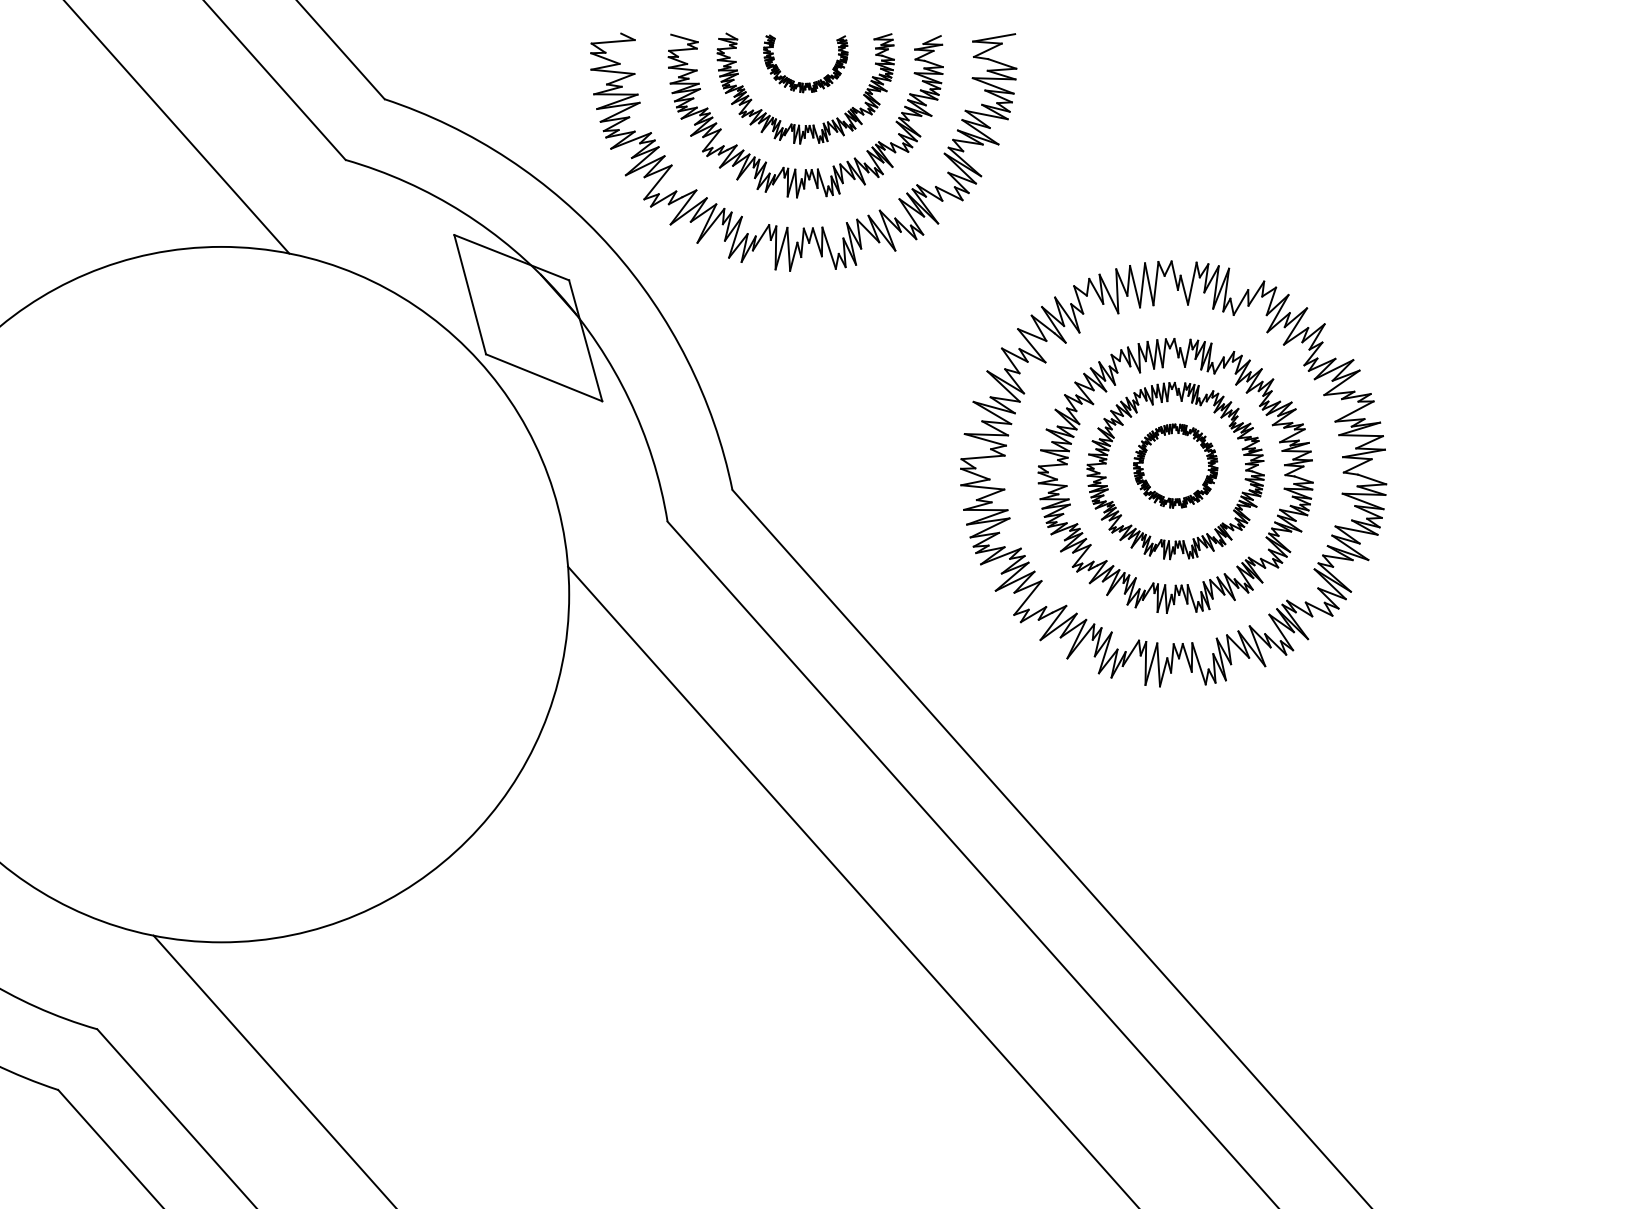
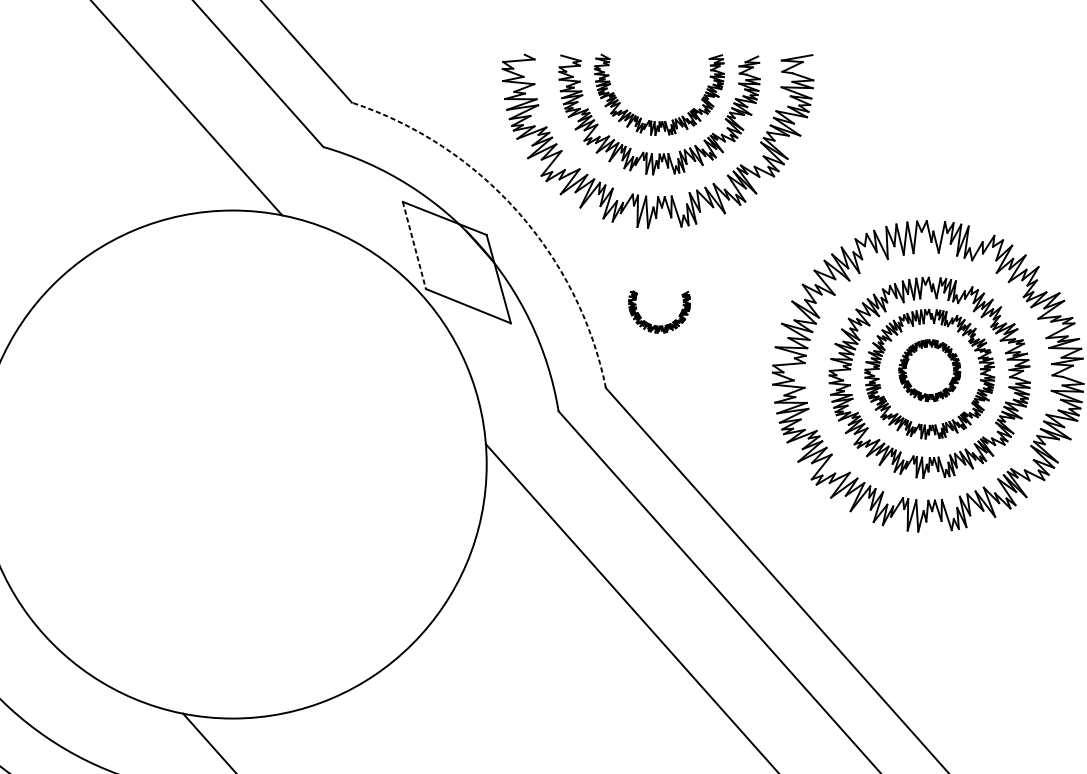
part: (806, 82) -> (660, 325), moved
arc: (611, 247) -> (517, 210), solid -> dashed
line: (470, 294) -> (414, 245), solid -> dashed

